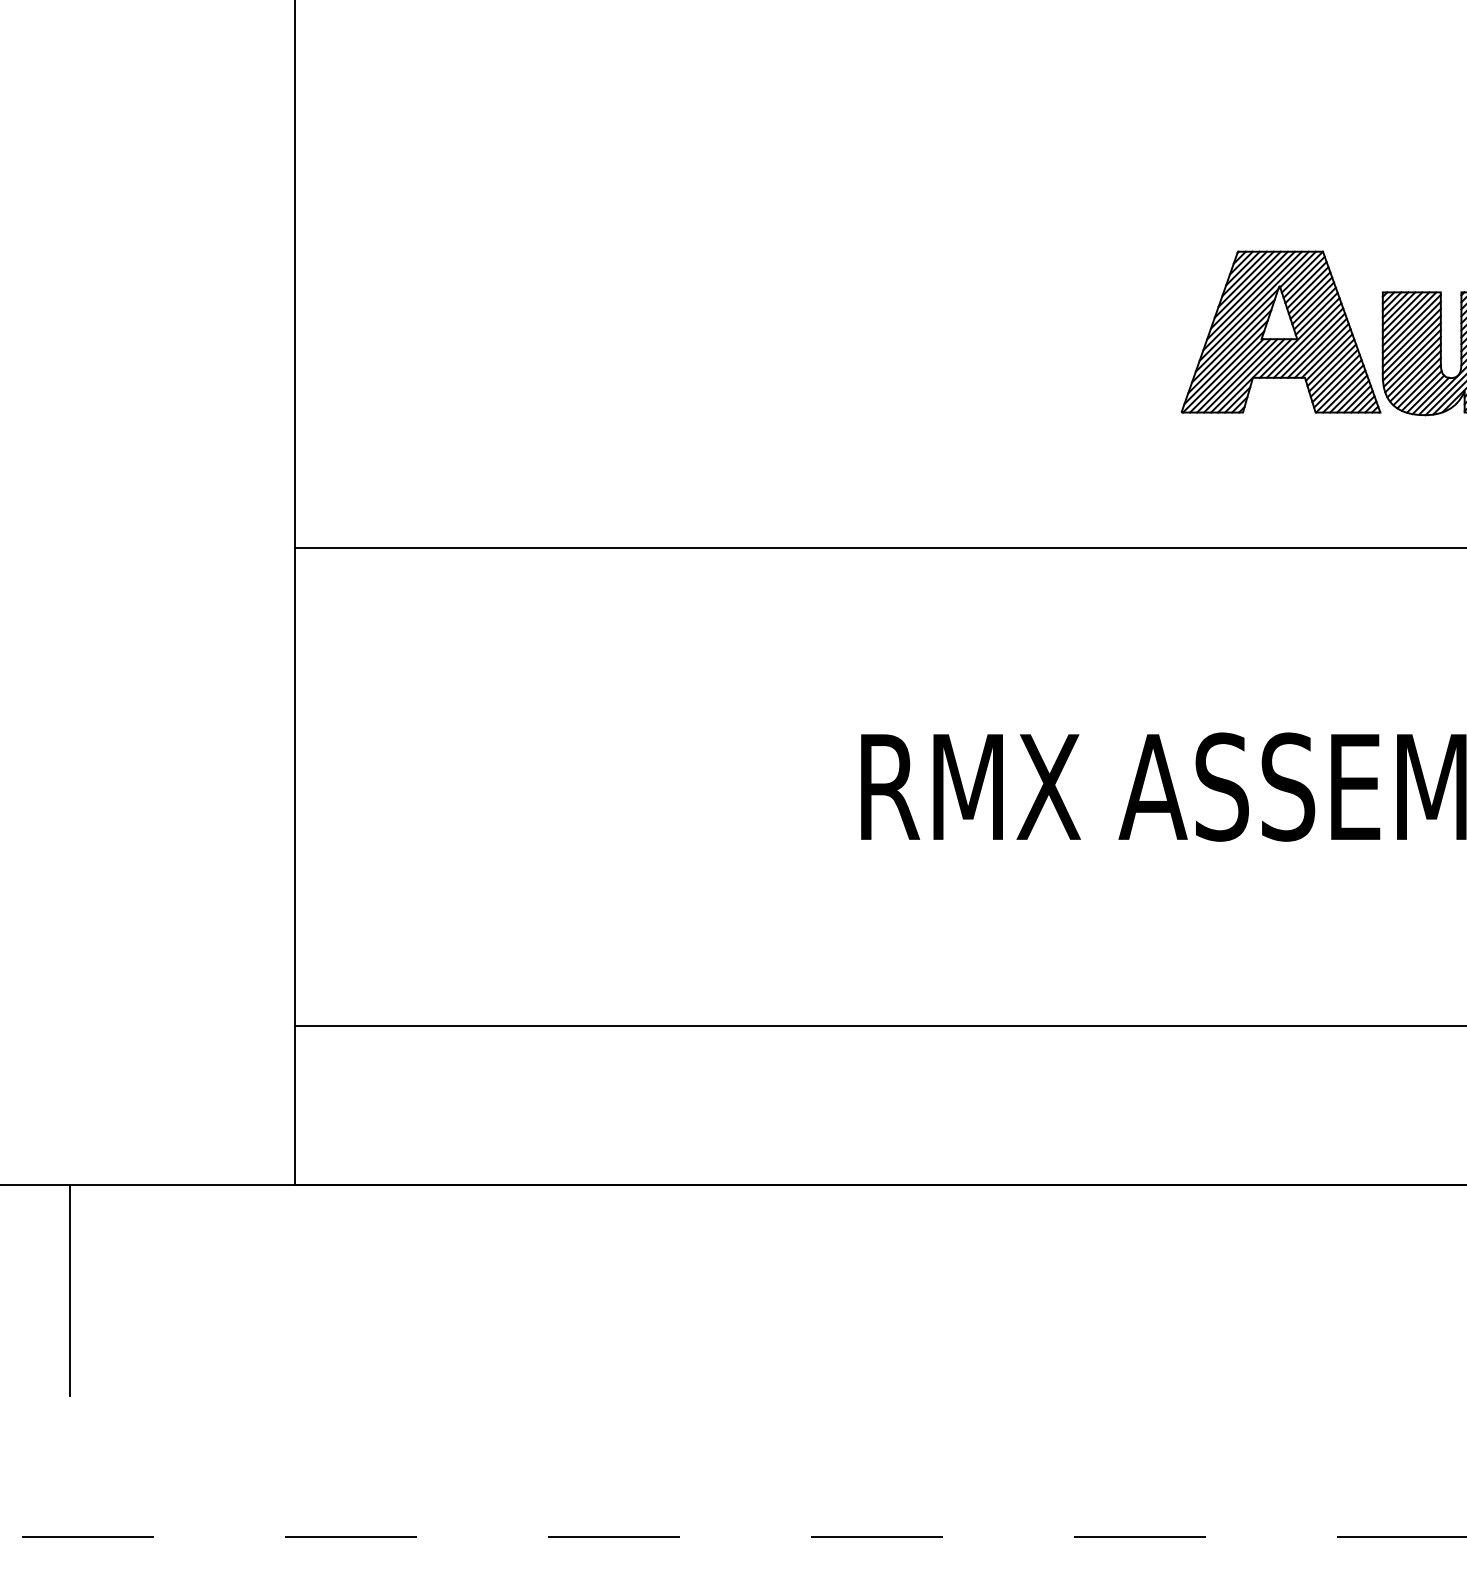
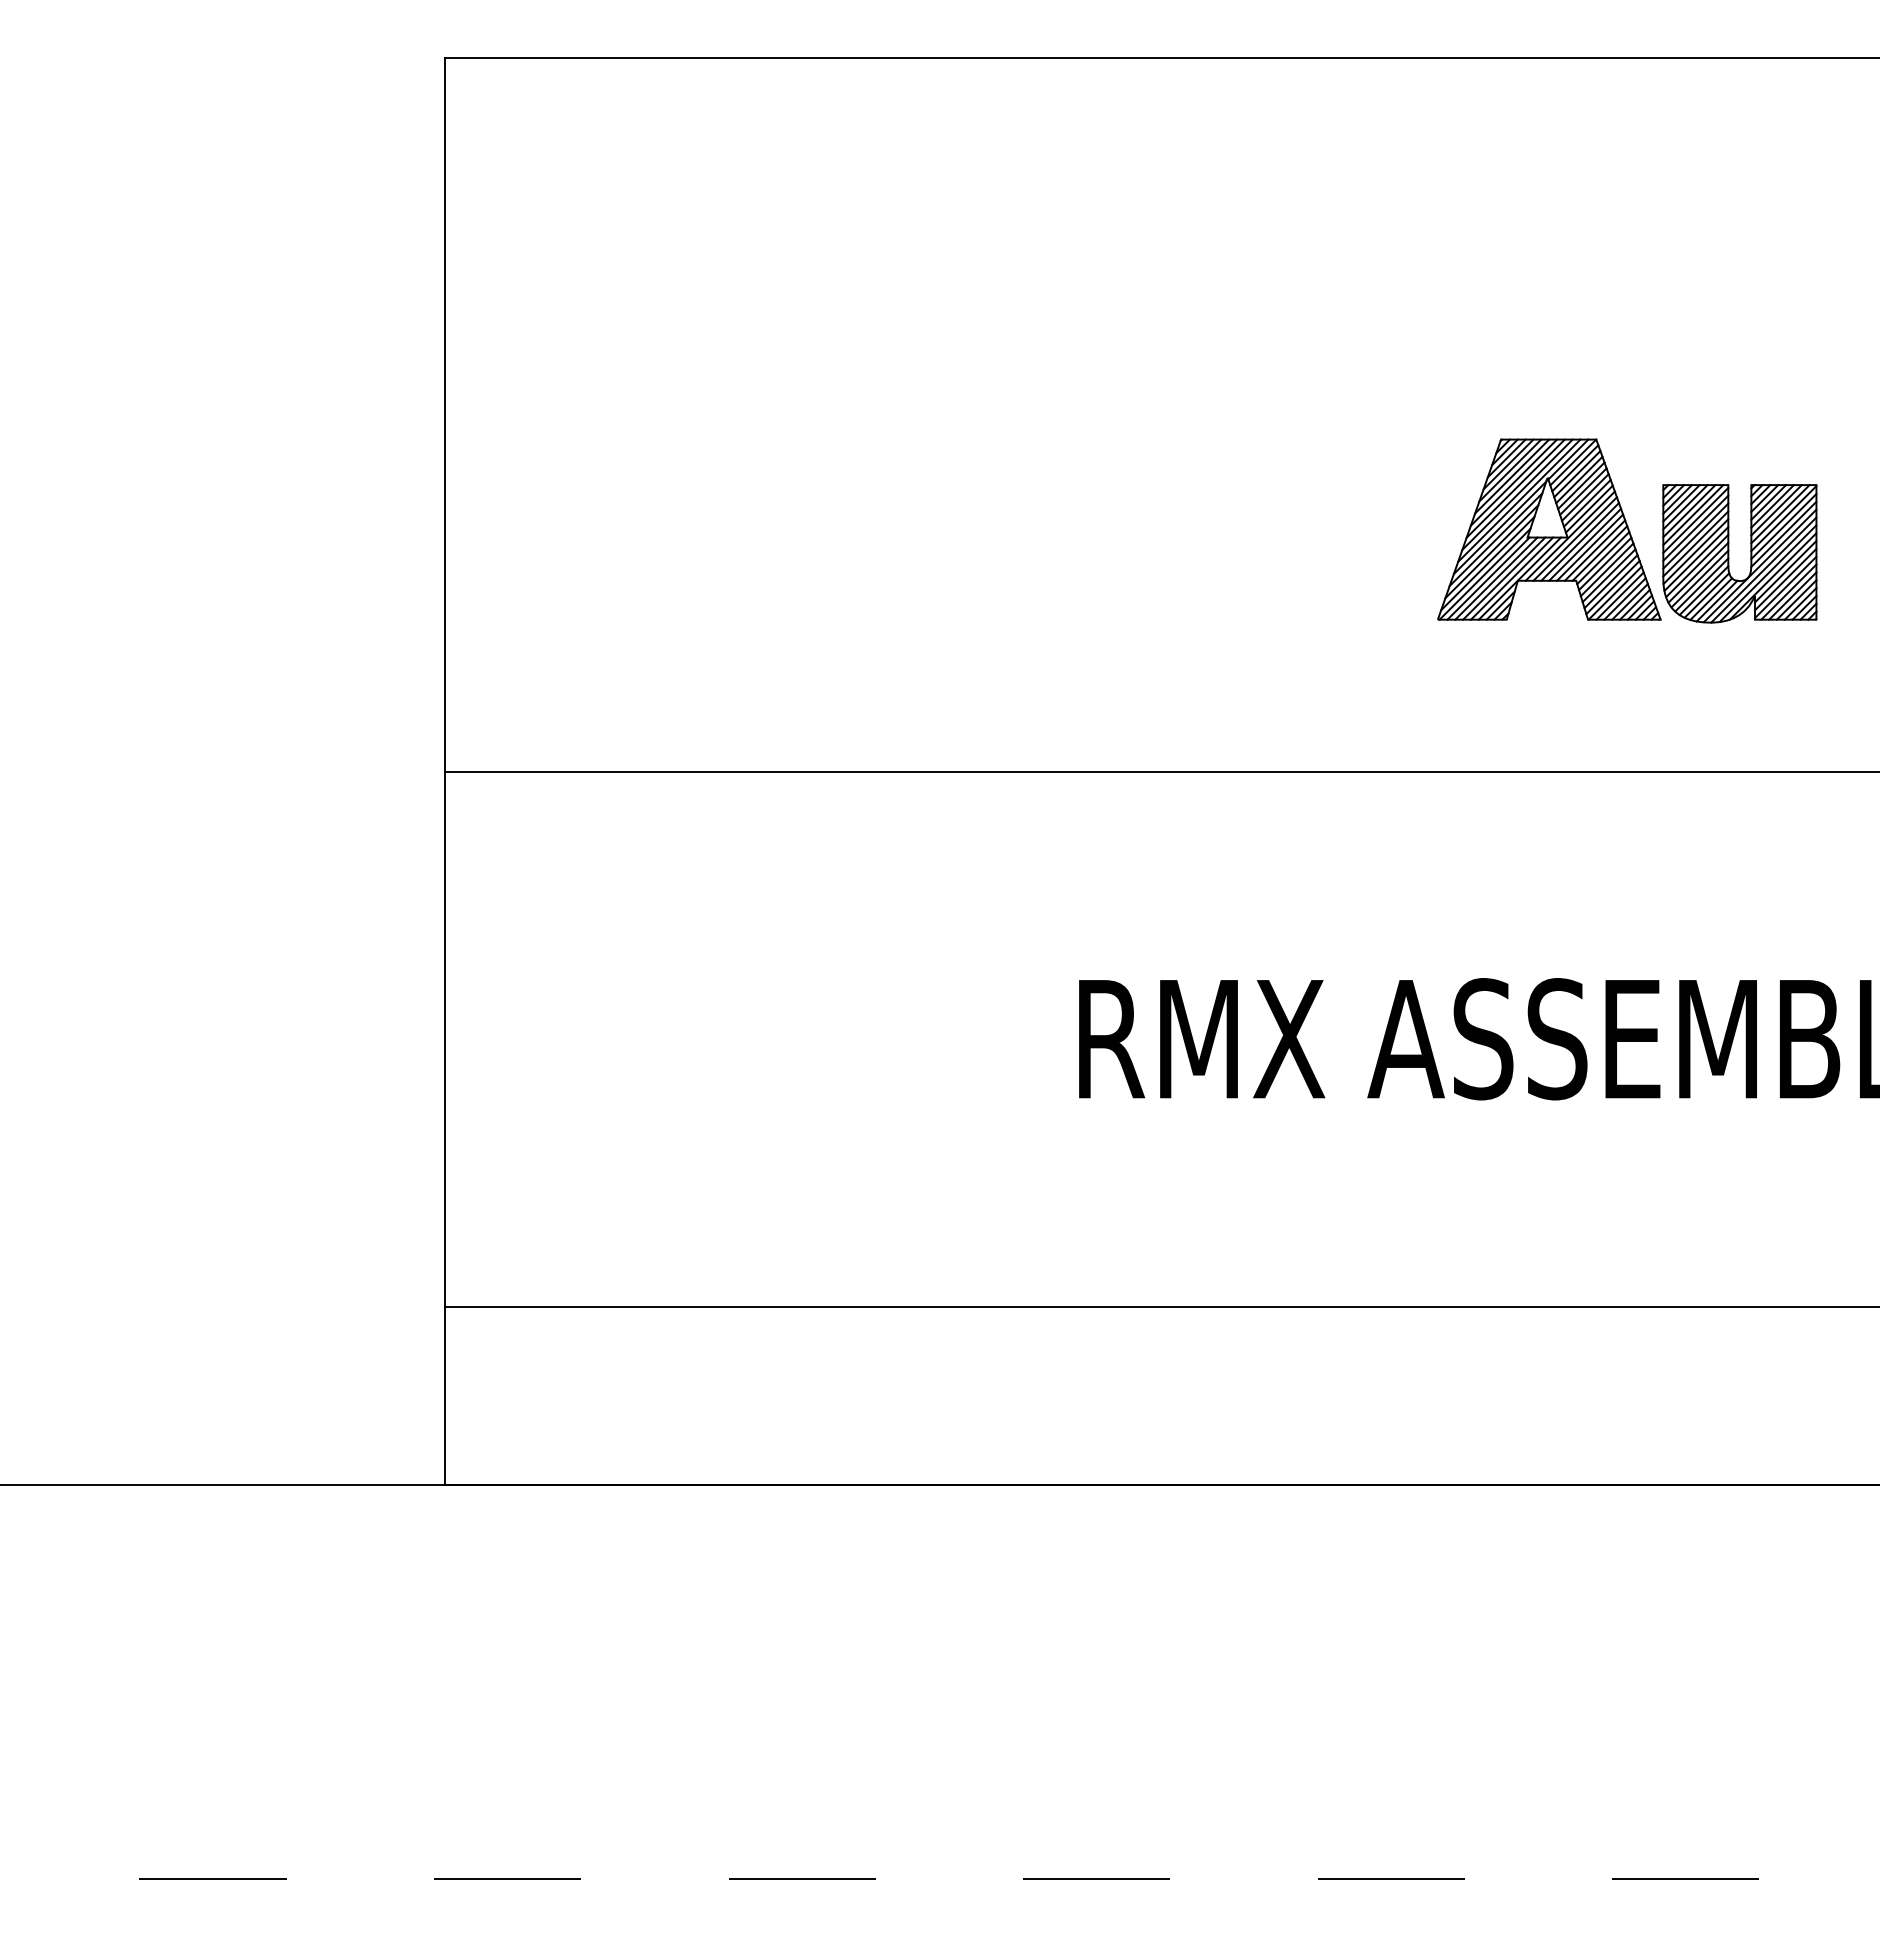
line: (70, 1290) -> (193, 1603), removed

